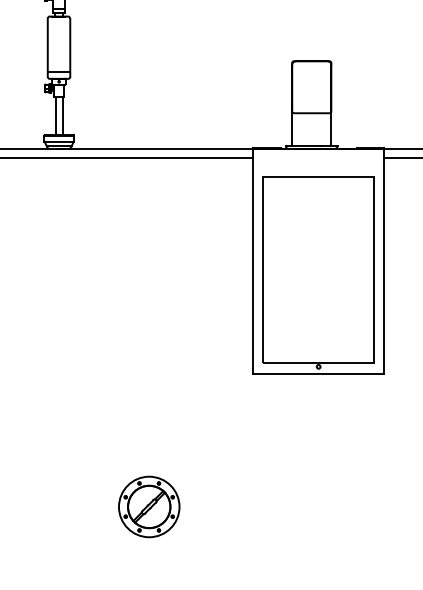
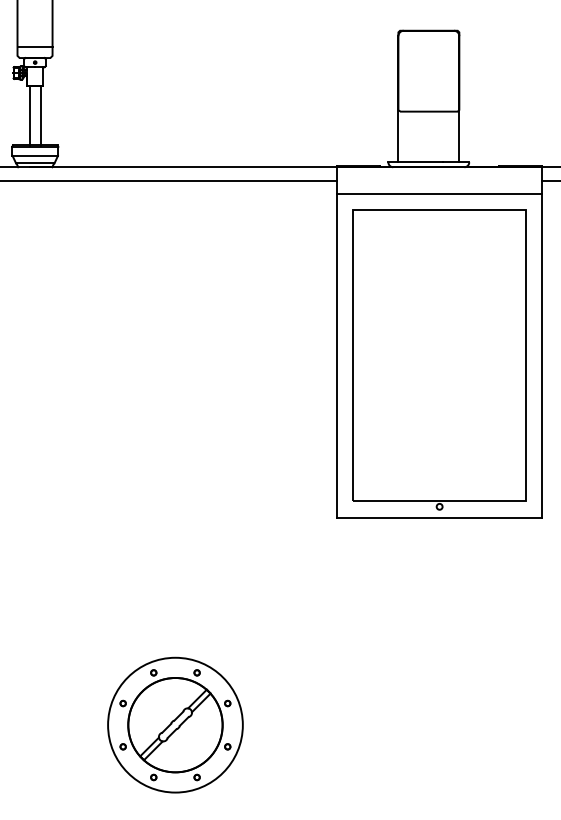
line: (318, 166) -> (439, 194), added
part: (149, 506) -> (176, 724), size x1.43

